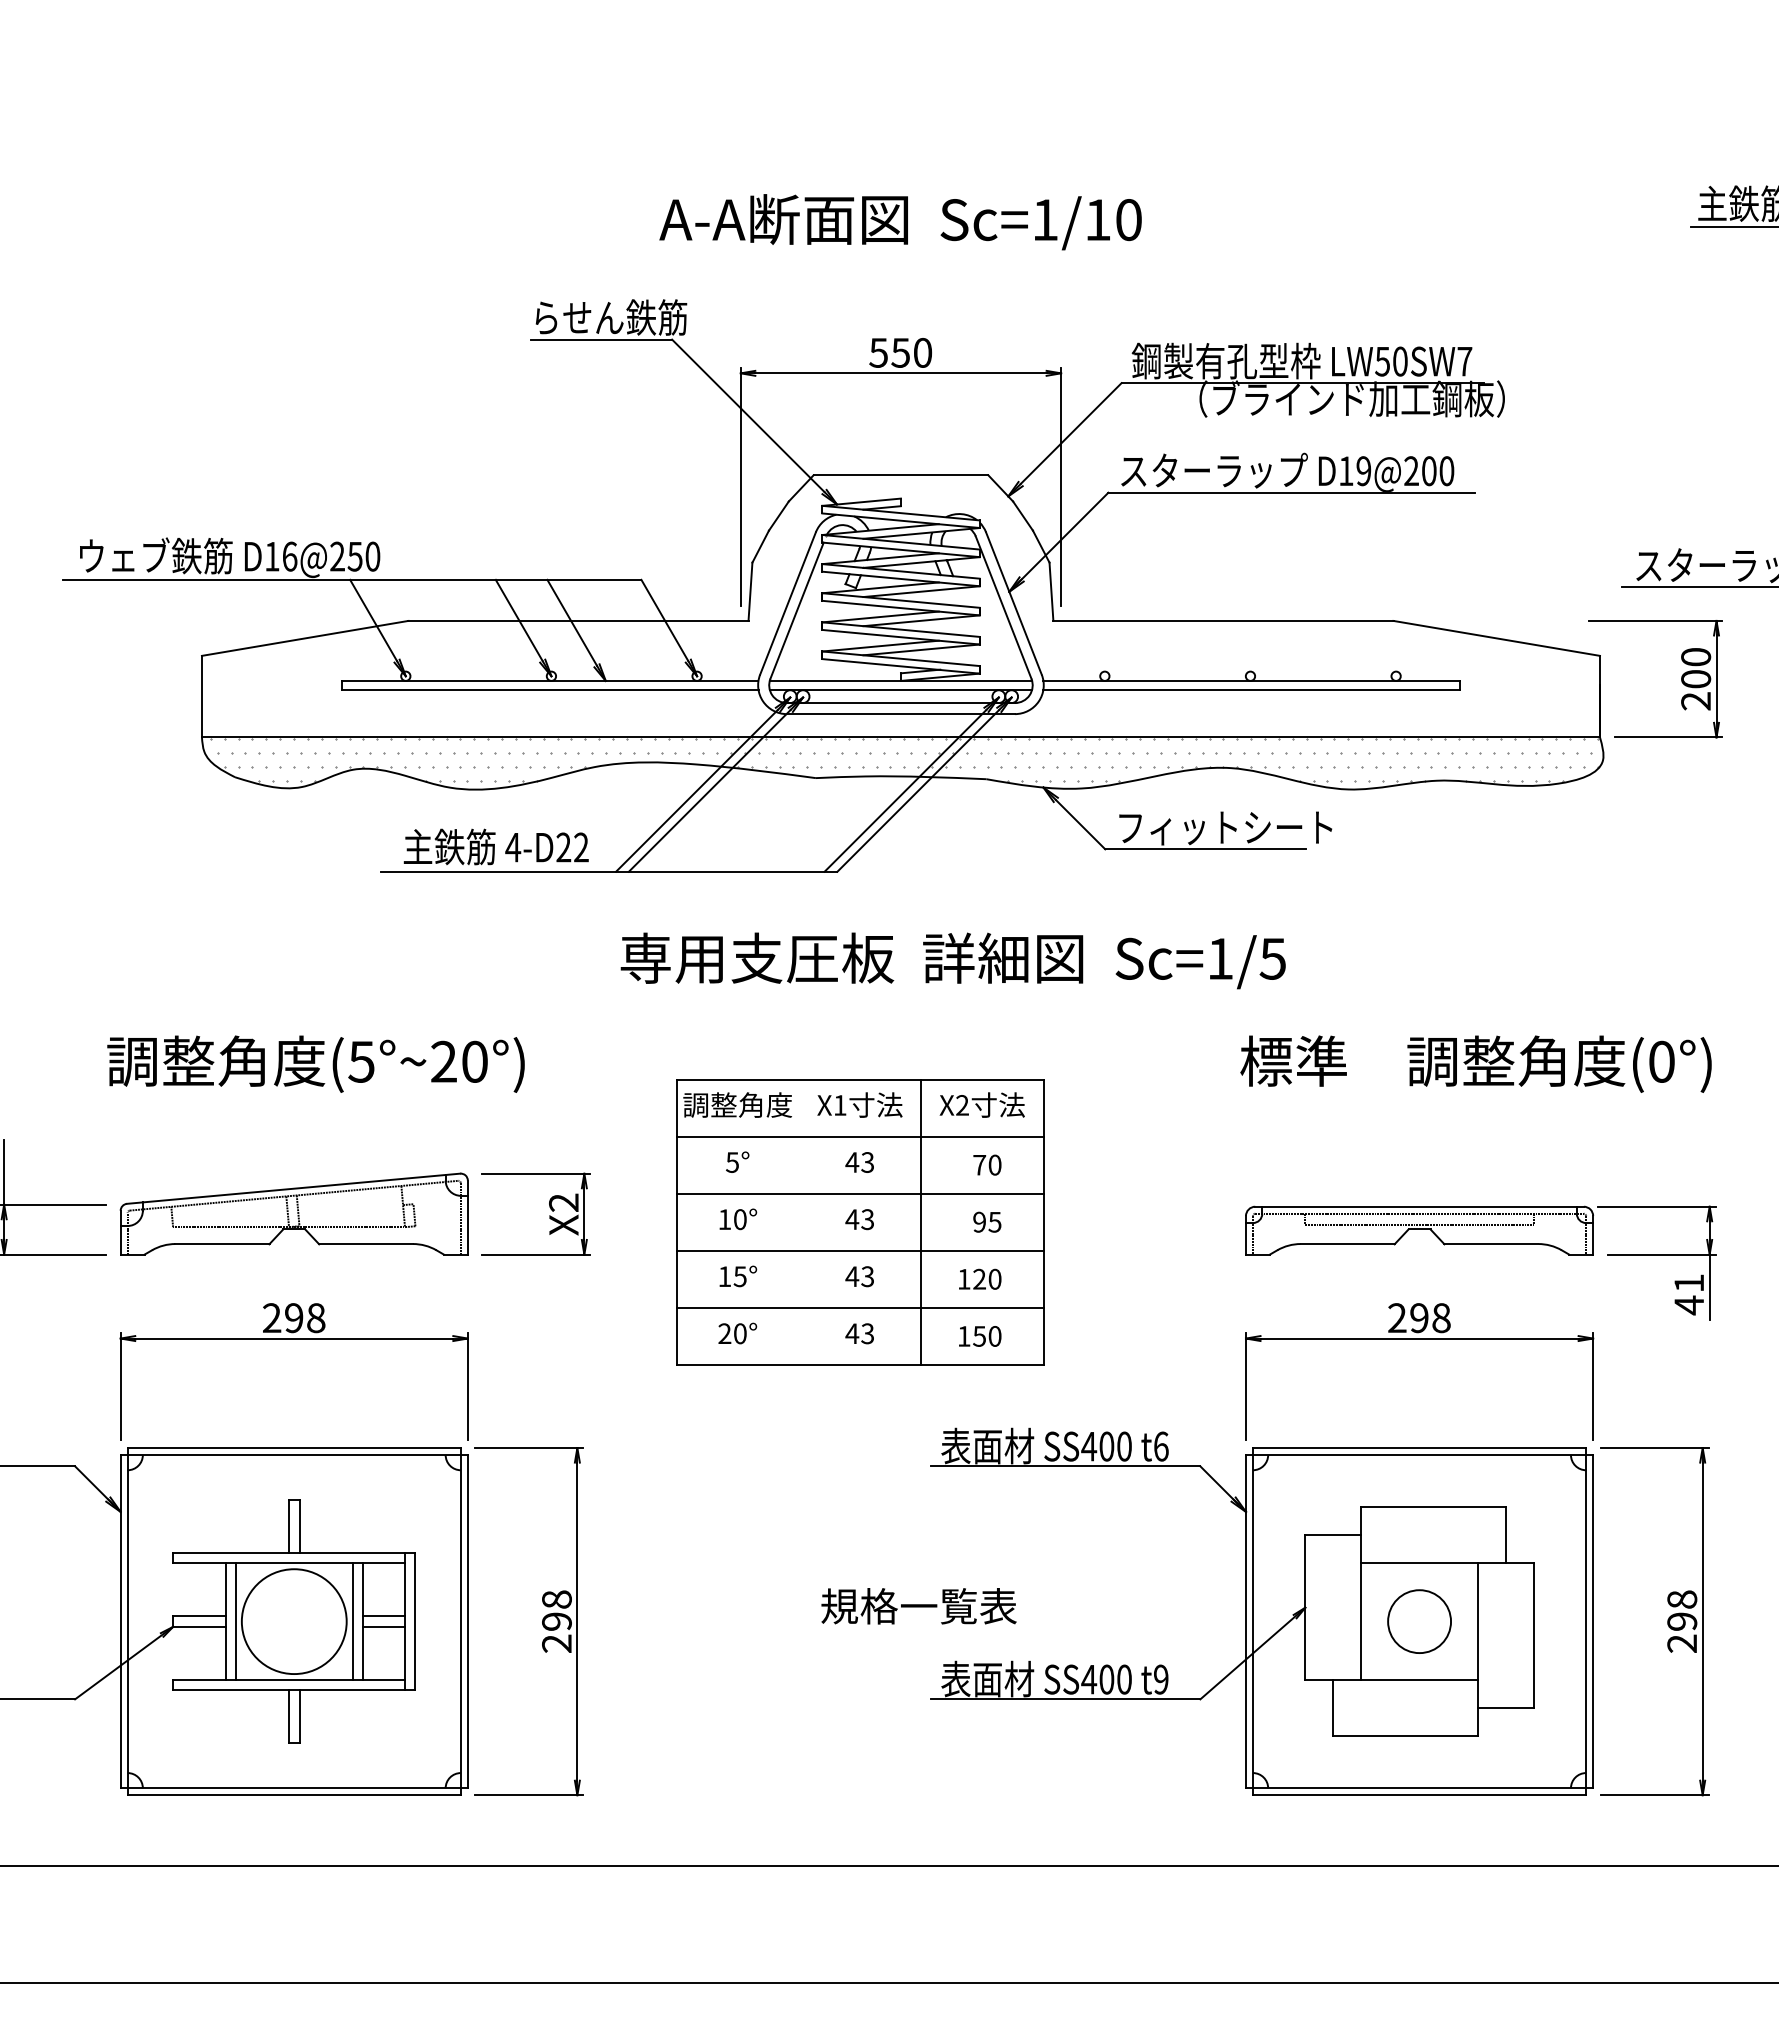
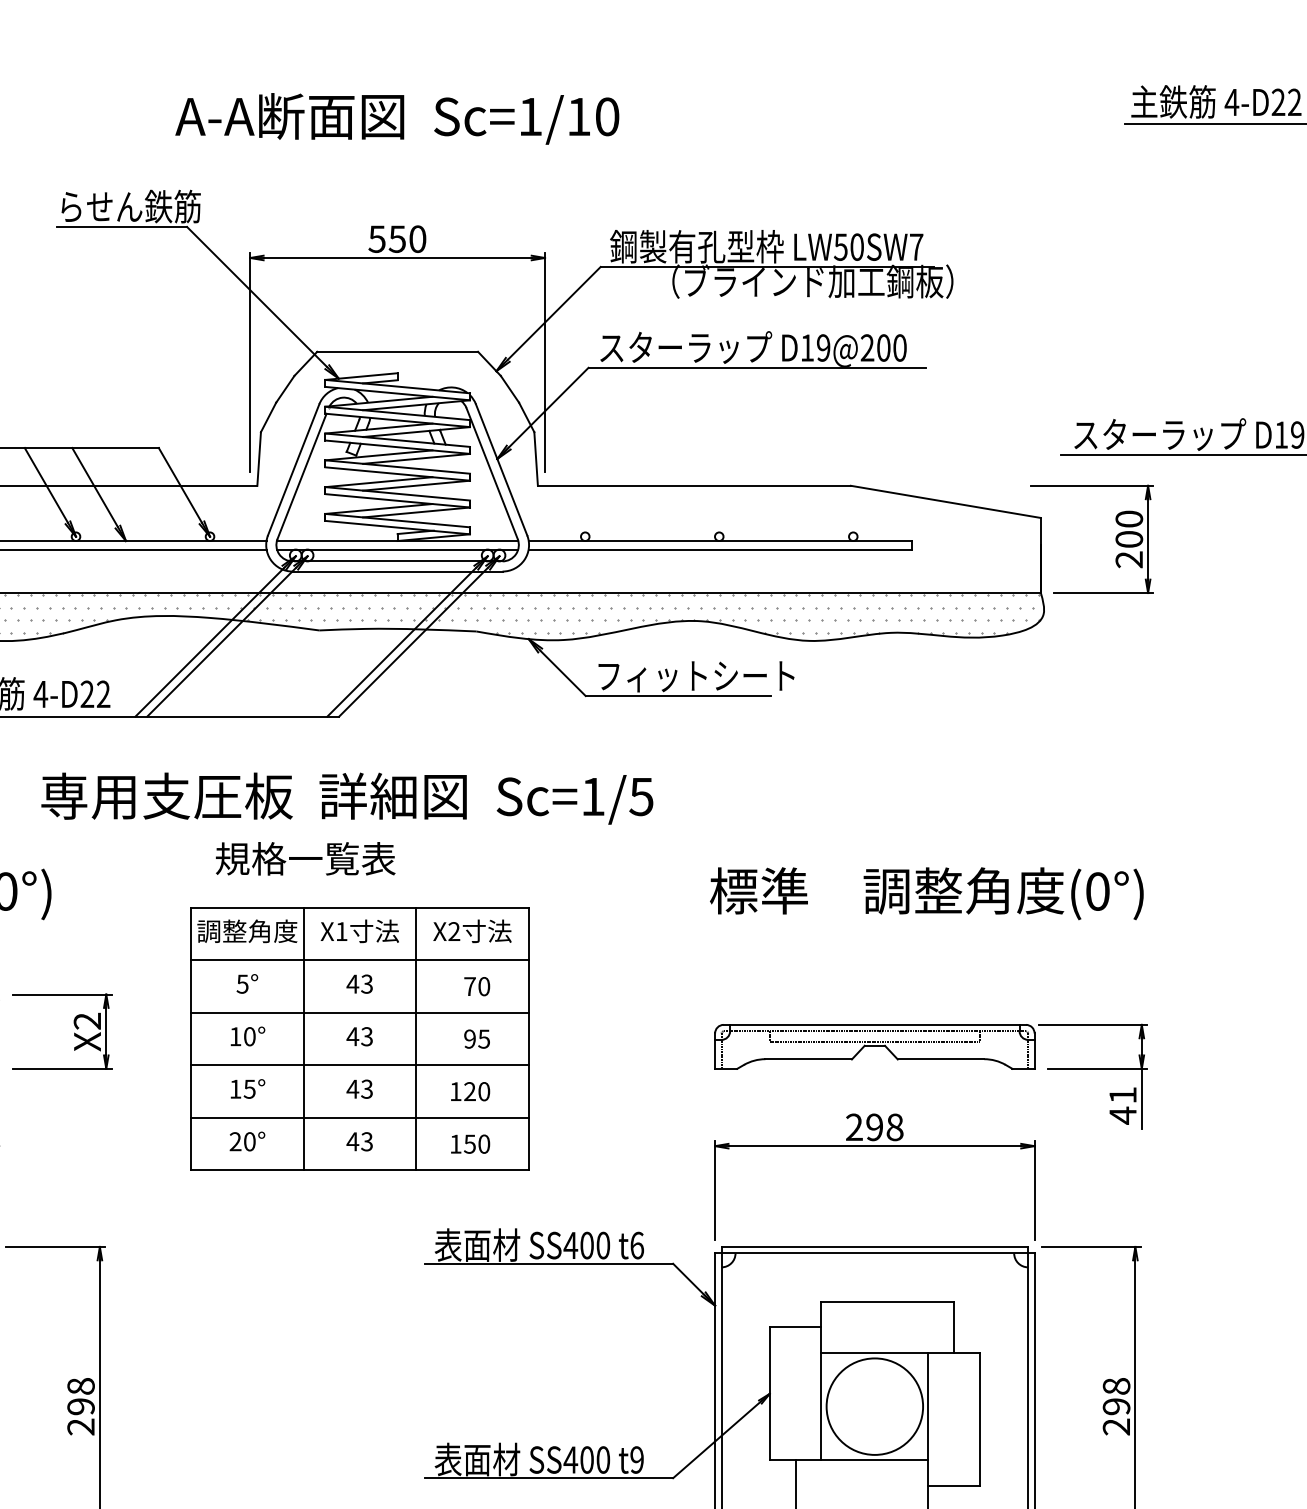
text: (952, 960) -> (346, 798), moved
line: (799, 1221) -> (304, 1038), added
text: (918, 1606) -> (305, 859), moved
circle: (1419, 1621) -> (874, 1406), size x1.67

